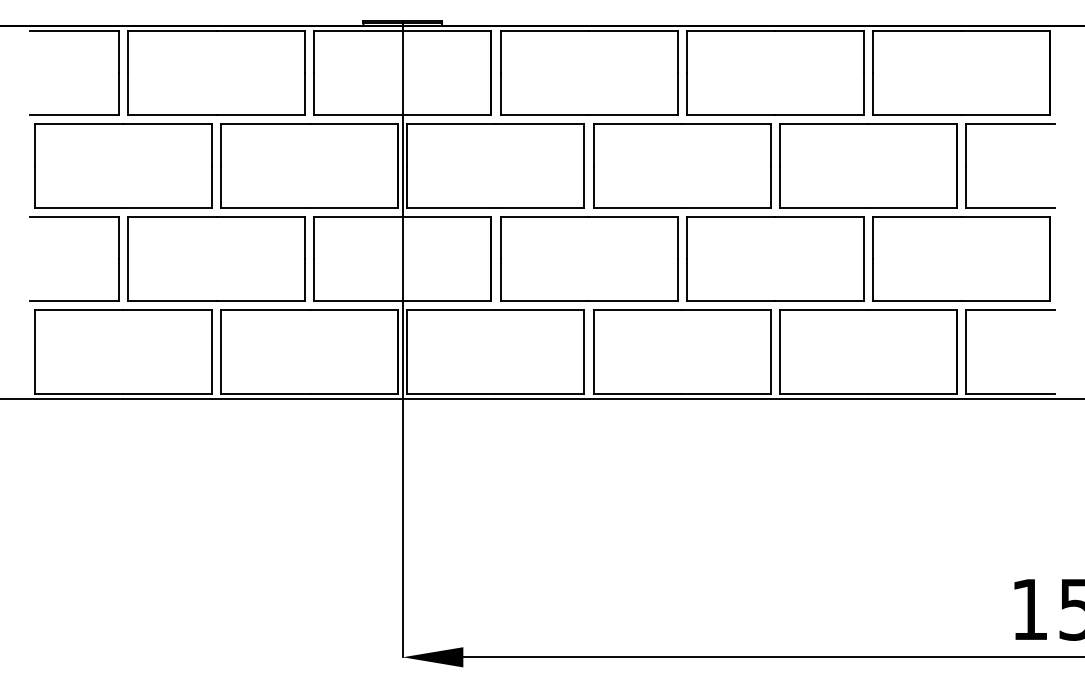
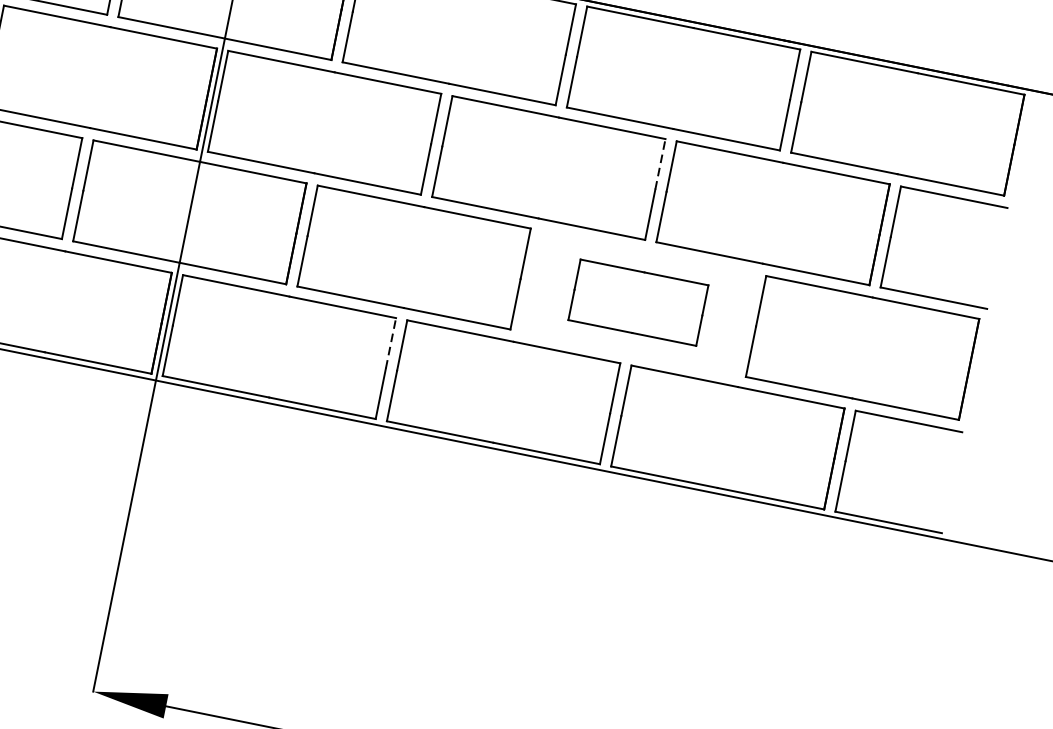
line: (770, 145) -> (660, 164), solid -> dashed
part: (775, 258) -> (638, 302), size x0.6
line: (584, 331) -> (391, 343), solid -> dashed

